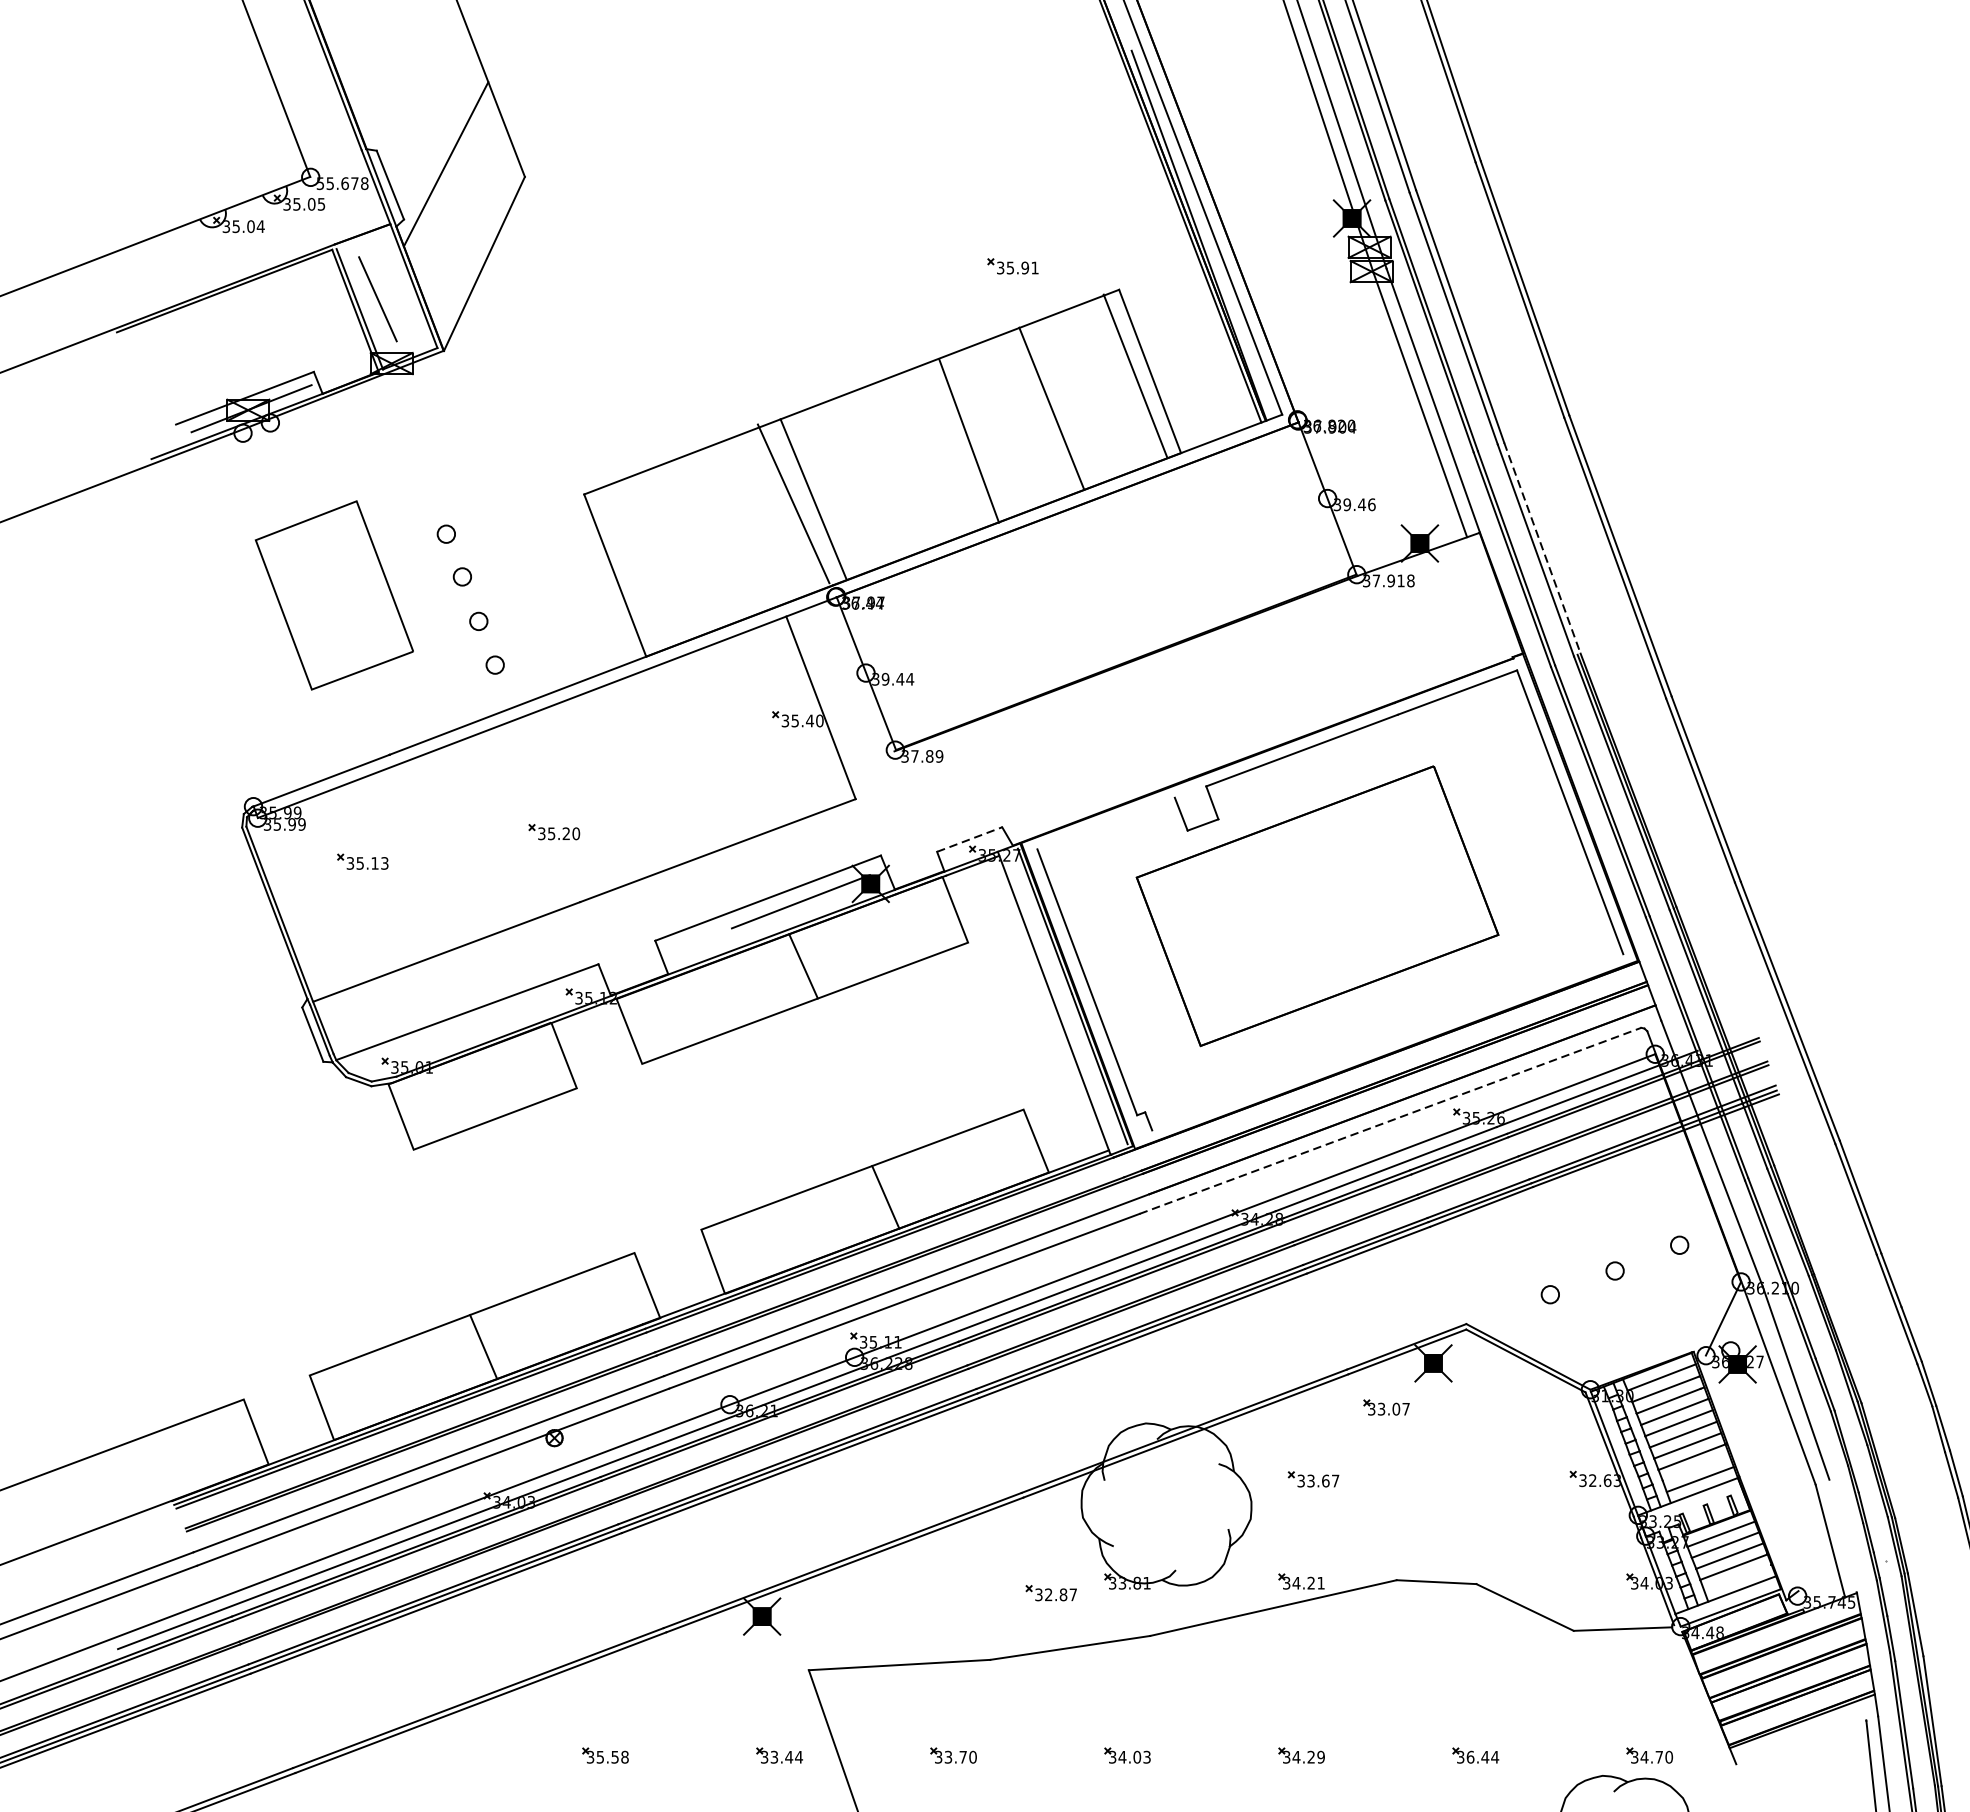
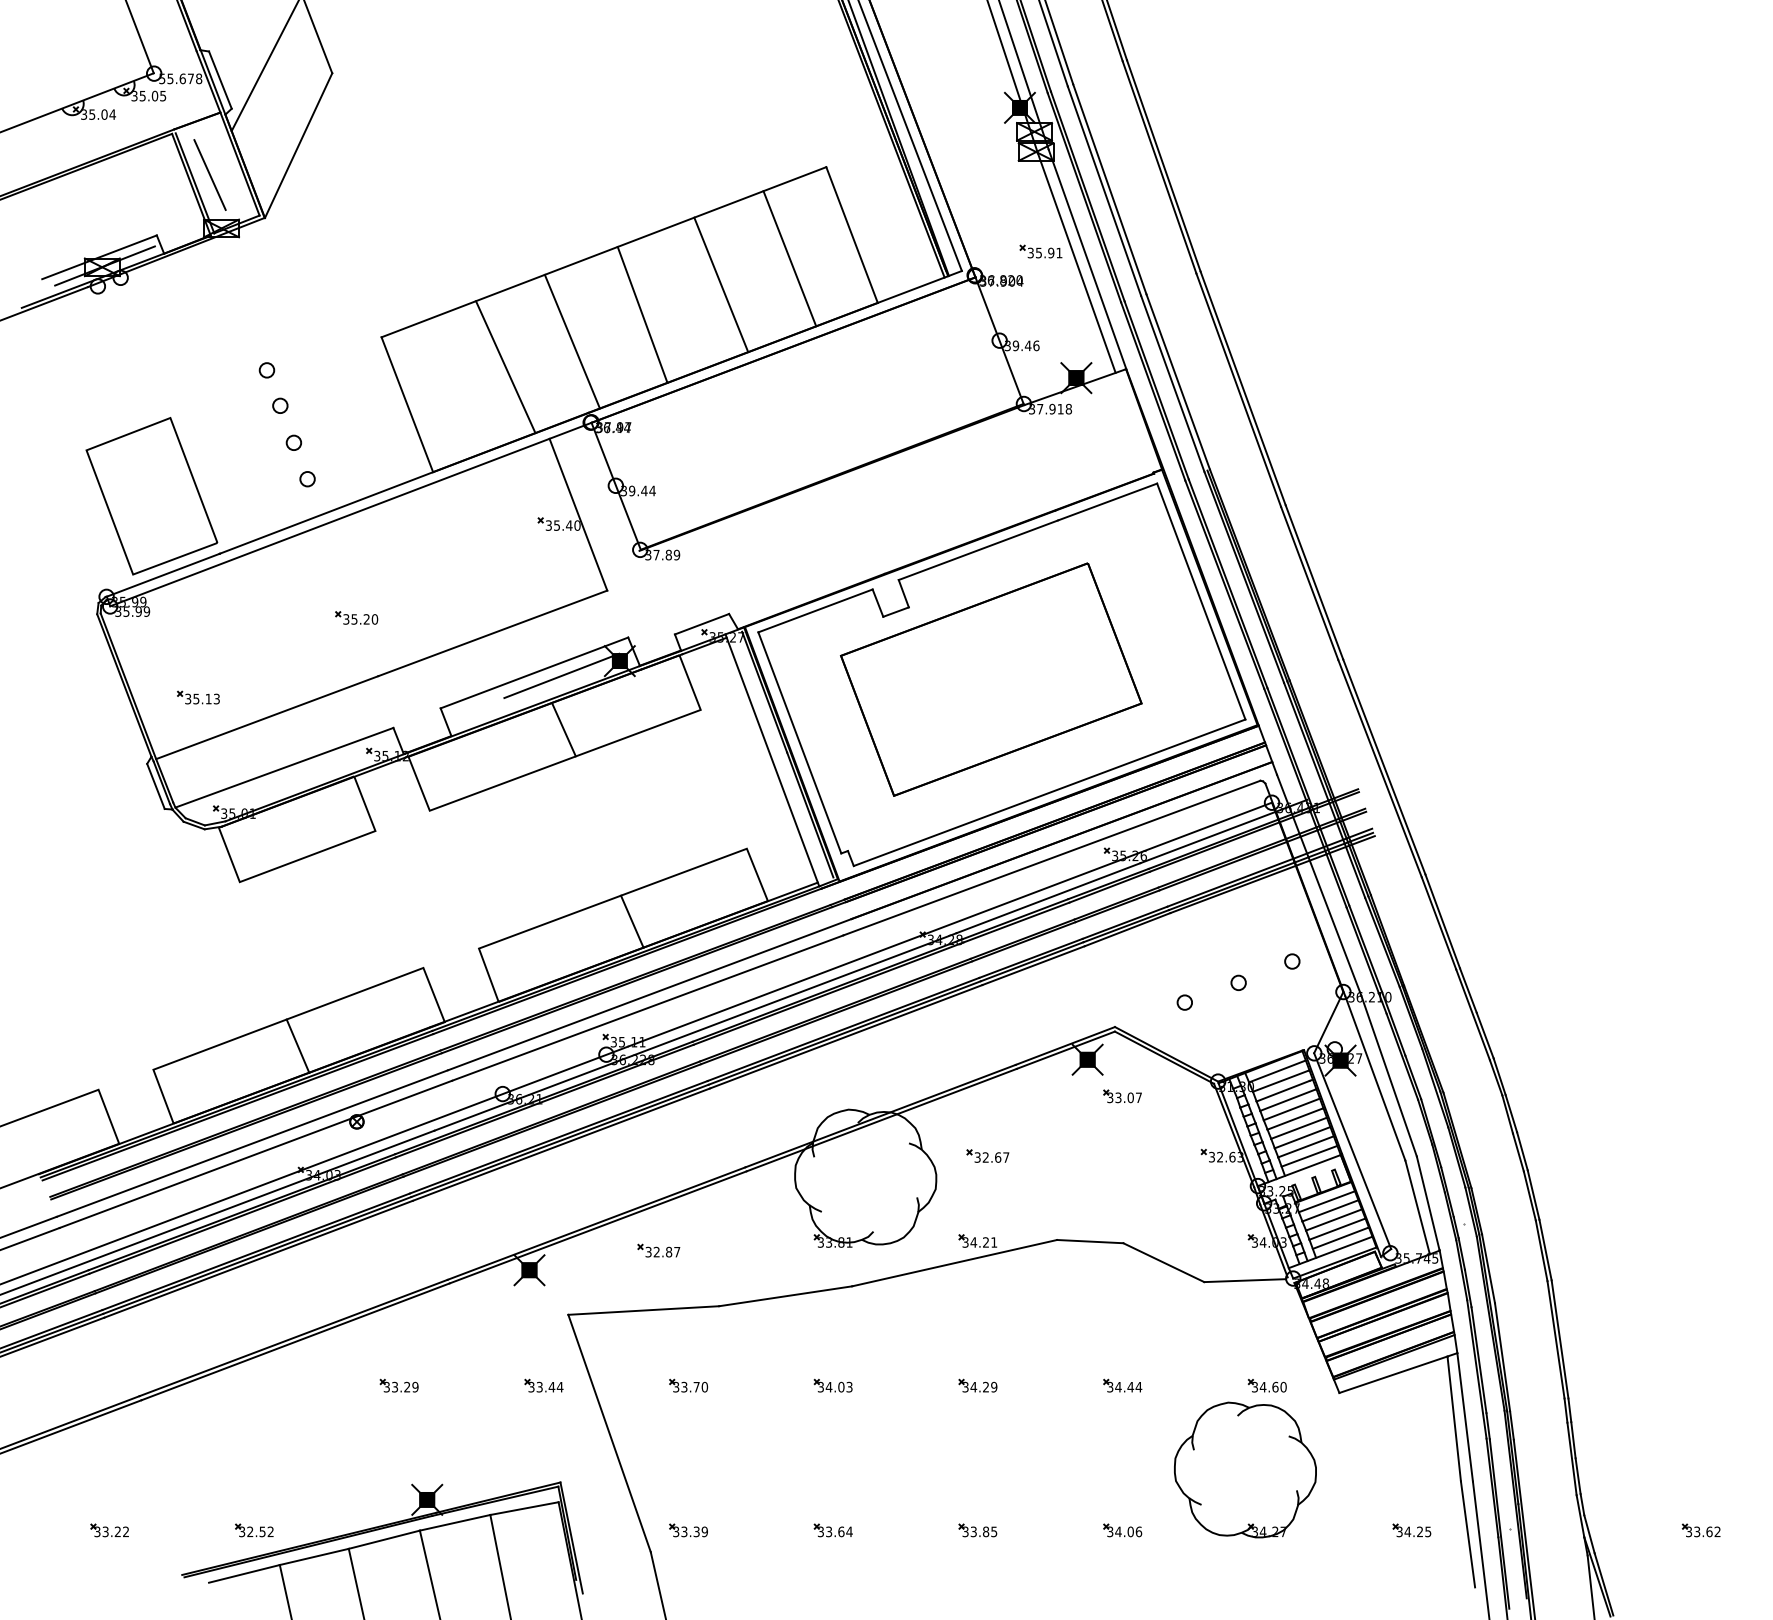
part: (1012, 266) -> (1040, 251), moved
line: (1135, 375) -> (789, 258), moved
line: (1052, 408) -> (721, 284), moved
line: (969, 440) -> (642, 314), moved
line: (793, 504) -> (505, 367), moved
line: (1542, 548) -> (1178, 382), dashed -> solid
part: (333, 595) -> (151, 496), moved
line: (1106, 823) -> (815, 610), added
line: (970, 839) -> (702, 624), dashed -> solid
part: (362, 861) -> (198, 697), moved
line: (1387, 1041) -> (1049, 792), added
line: (1391, 1120) -> (1052, 857), dashed -> solid
part: (1386, 1407) -> (1122, 1096), moved
line: (1695, 1467) -> (1305, 1146), added
line: (1752, 1473) -> (1352, 1151), added
text: (1310, 1480) -> (985, 1157), 33.67 -> 32.67
line: (1842, 1536) -> (1427, 1203), added
line: (1737, 1577) -> (1340, 1237), added
part: (1050, 1592) -> (658, 1250), moved
line: (1807, 1739) -> (1398, 1372), added
text: (612, 1756) -> (405, 1386), 35.58 -> 33.29
text: (1470, 1756) -> (1118, 1386), 36.44 -> 34.44
text: (1659, 1756) -> (1275, 1386), 34.70 -> 34.60

